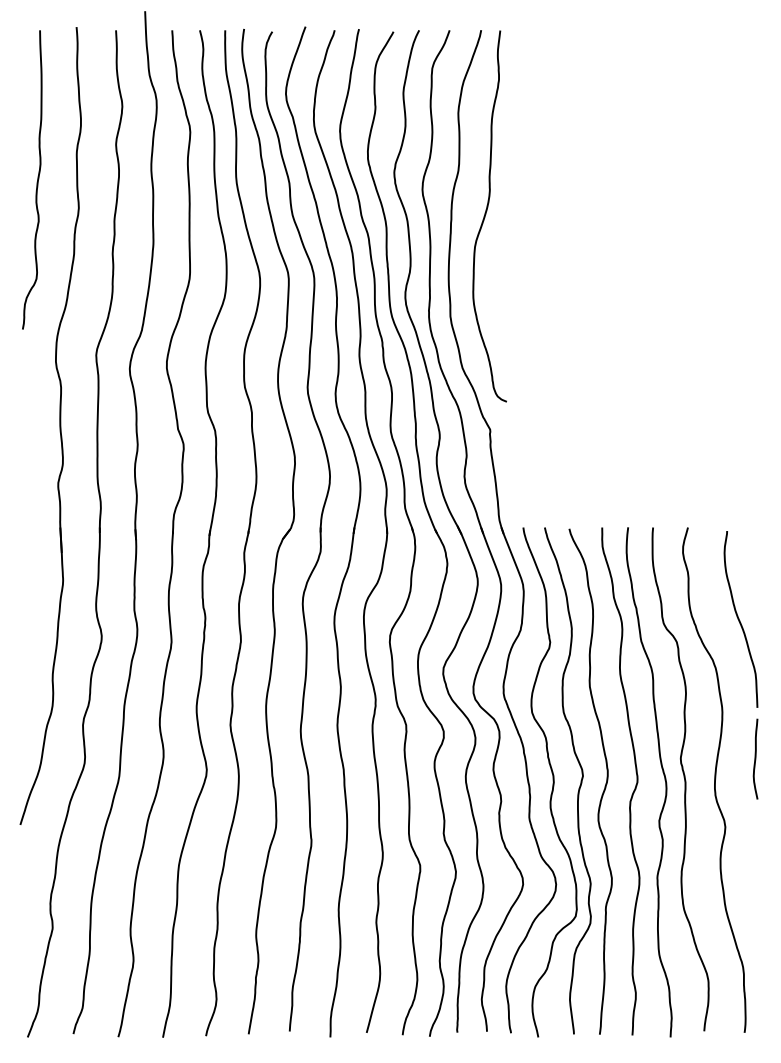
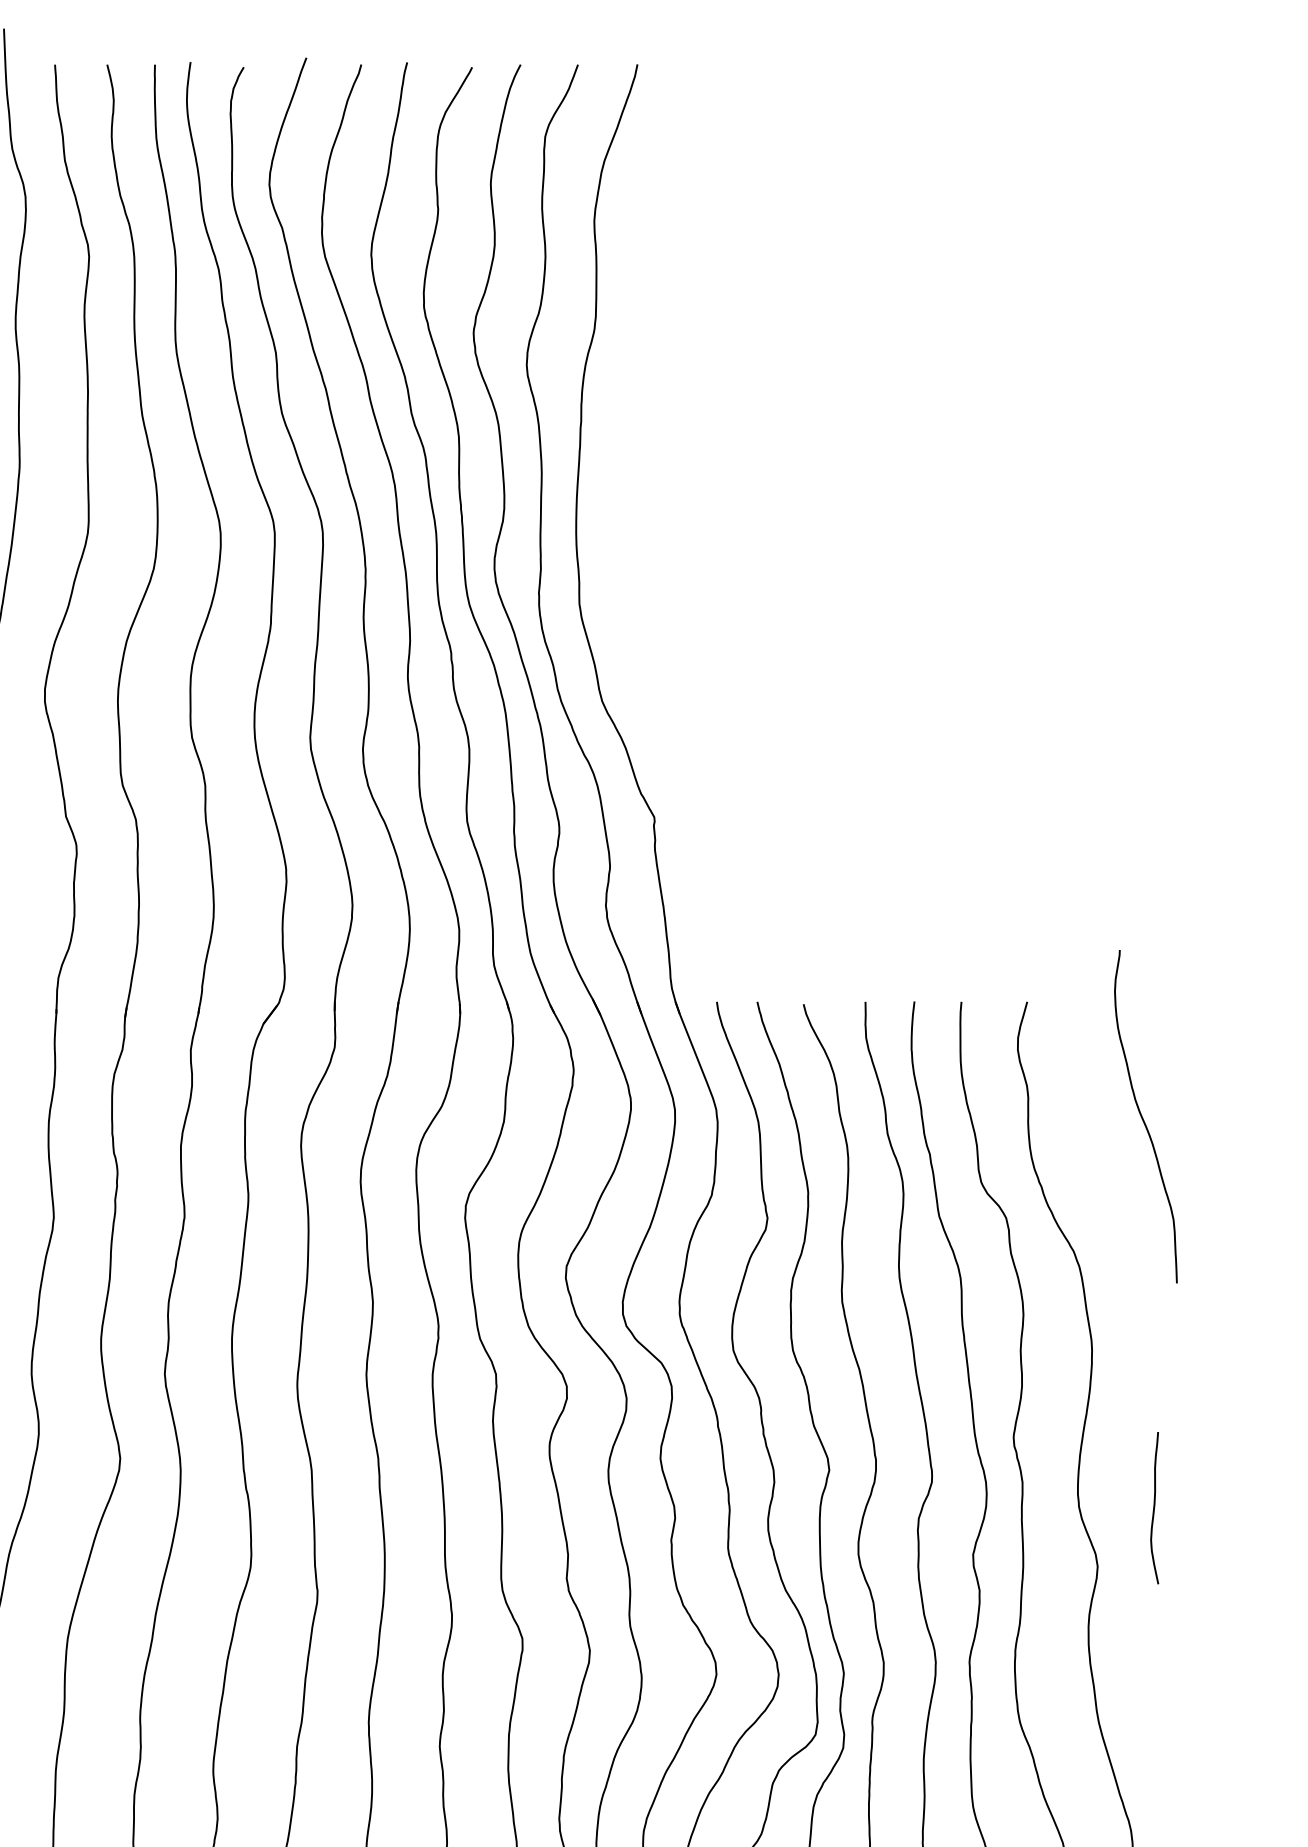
curve: (486, 214) -> (647, 411), removed
curve: (739, 619) -> (1143, 1116), moved
curve: (755, 758) -> (1154, 1506), moved

